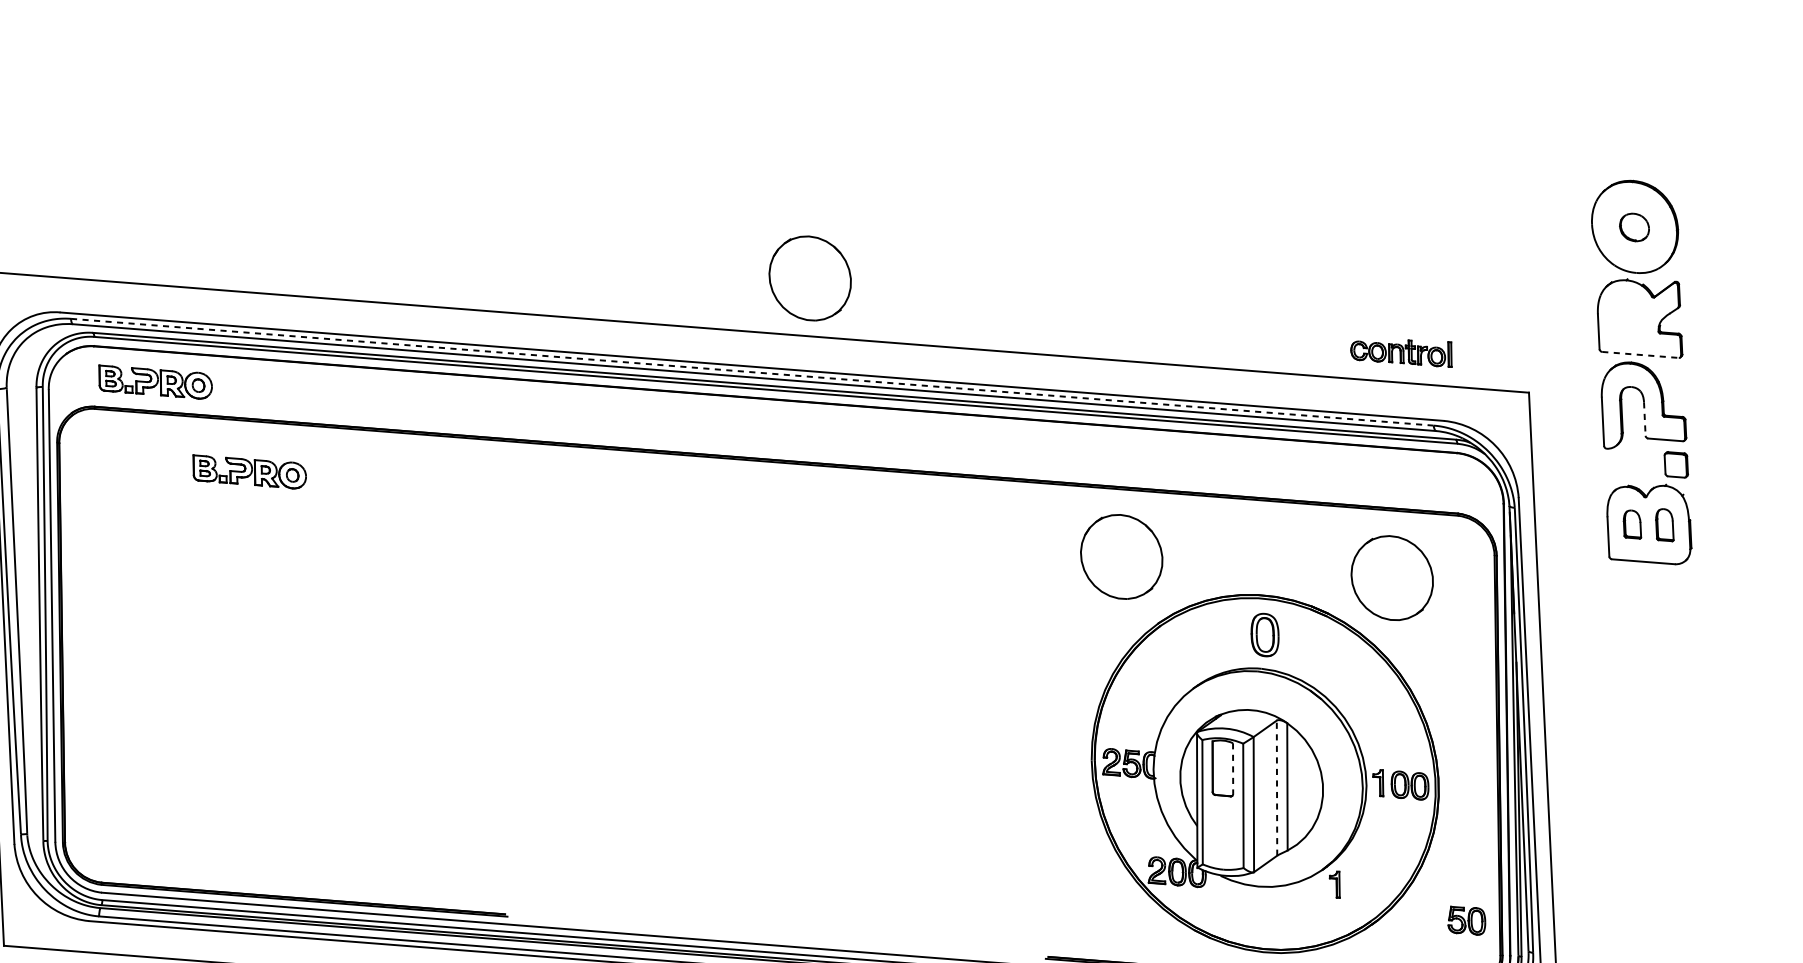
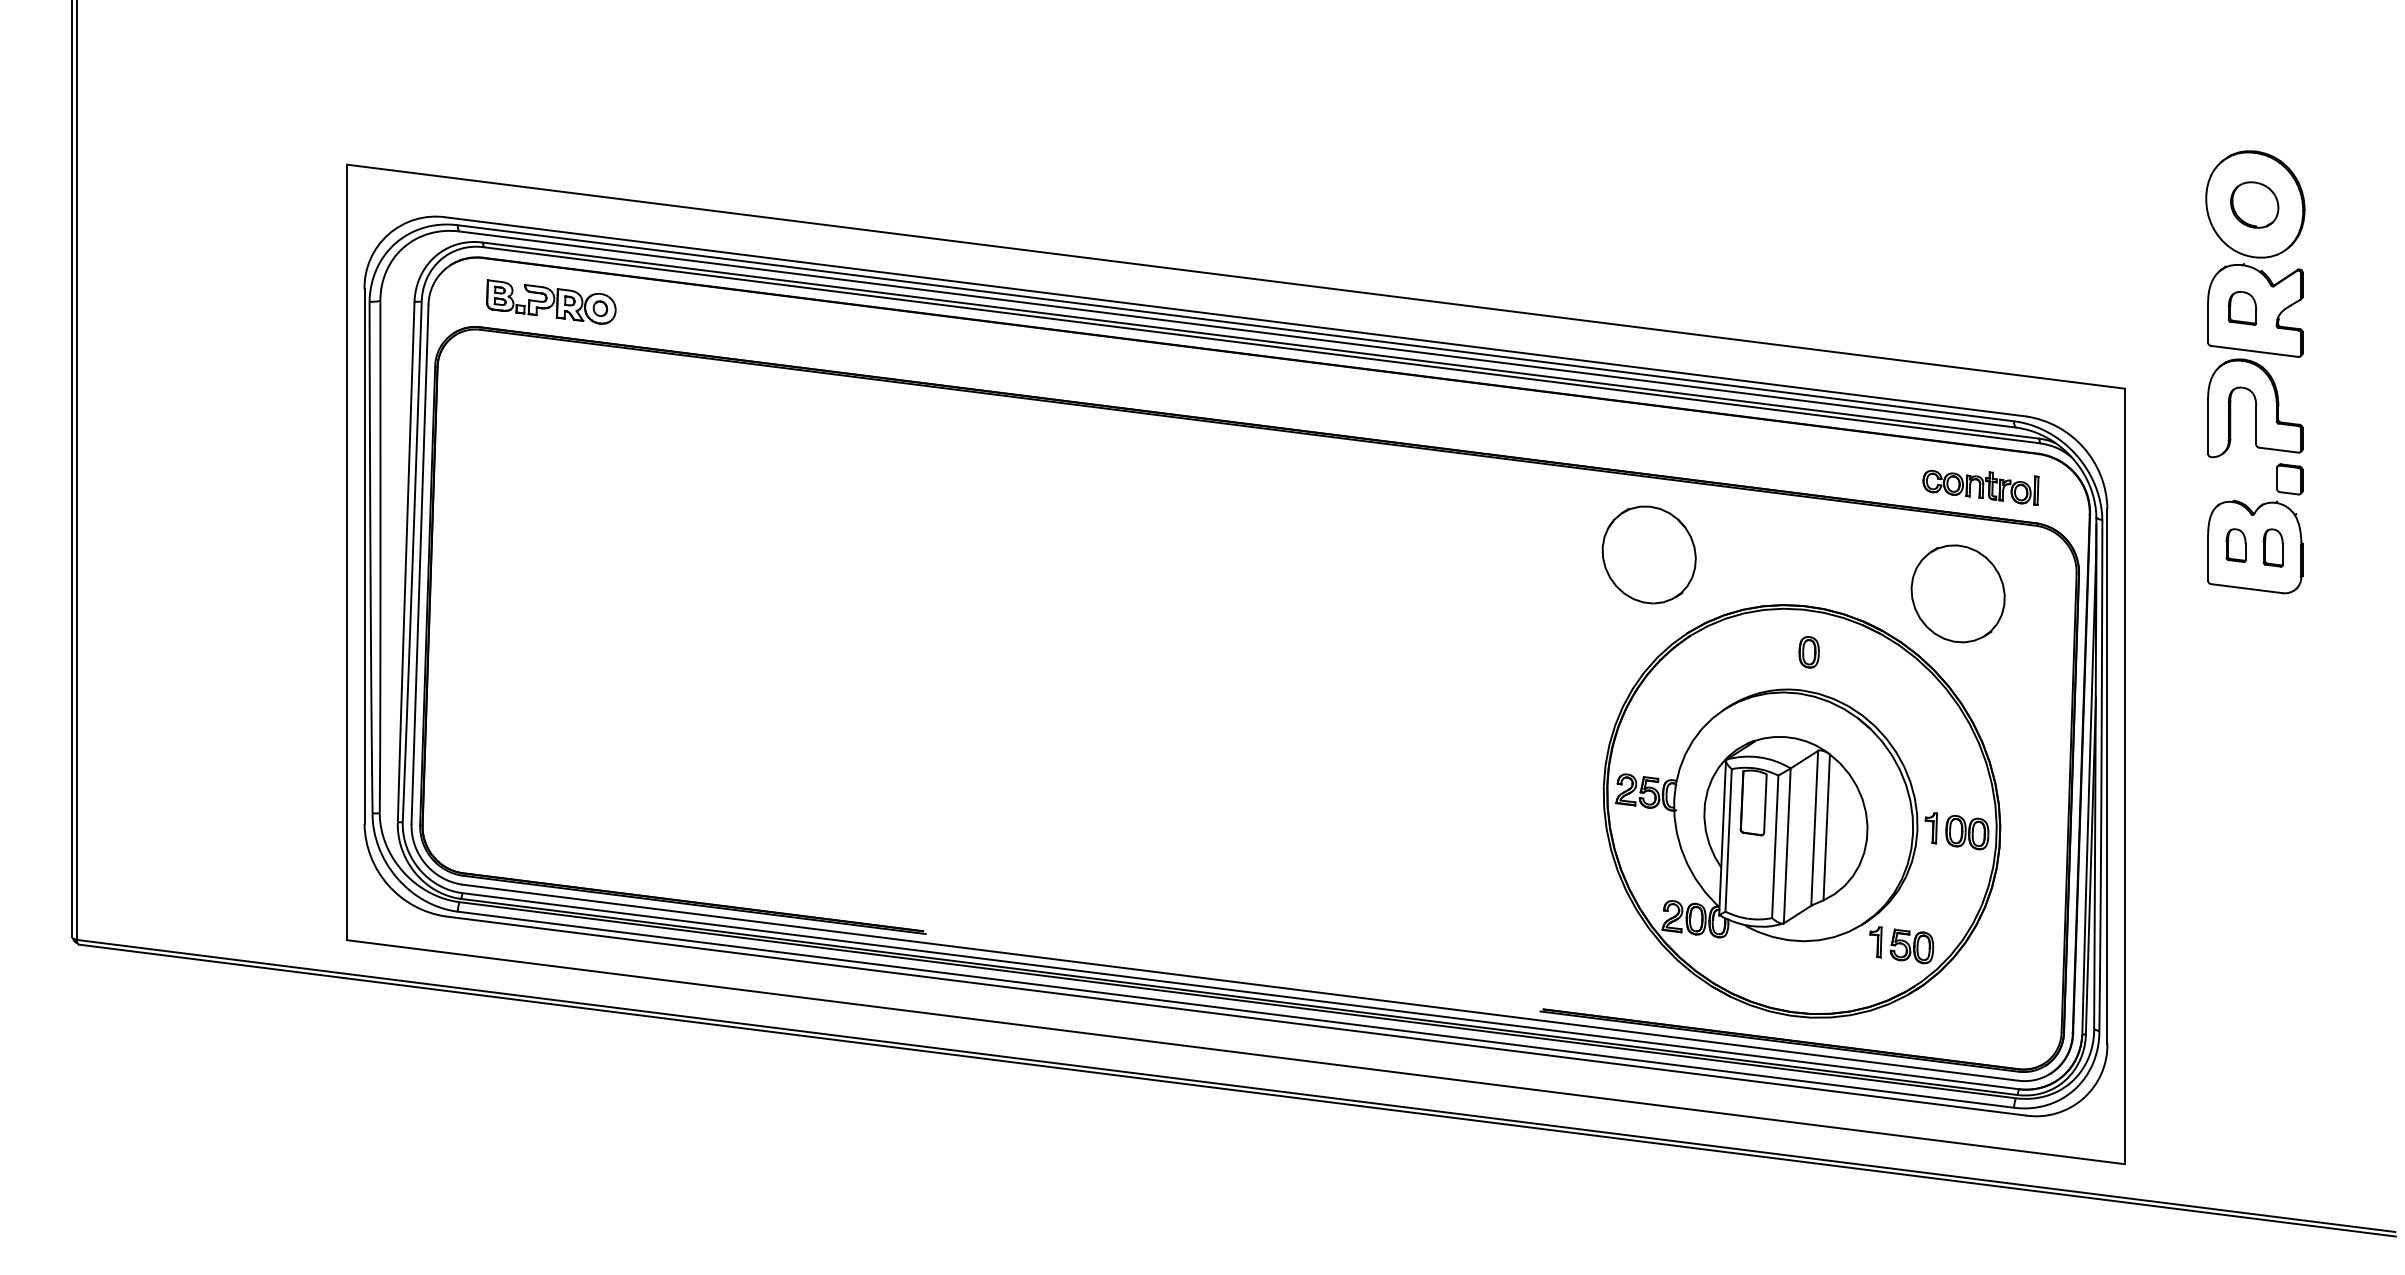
part: (1634, 227) -> (2254, 204), size x1.43
part: (809, 278) -> (1306, 218), removed
part: (1628, 318) -> (2242, 308), added
part: (1401, 354) -> (1980, 487), moved
line: (1641, 354) -> (2255, 351), dashed -> solid
line: (752, 372) -> (1236, 323), dashed -> solid
line: (1645, 419) -> (2256, 425), dashed -> solid
part: (249, 471) -> (654, 409), removed
part: (1264, 635) -> (1808, 652), size x0.62
line: (1233, 769) -> (1765, 804), dashed -> solid
line: (1276, 788) -> (1814, 828), dashed -> solid
part: (1466, 920) -> (1911, 946), moved

